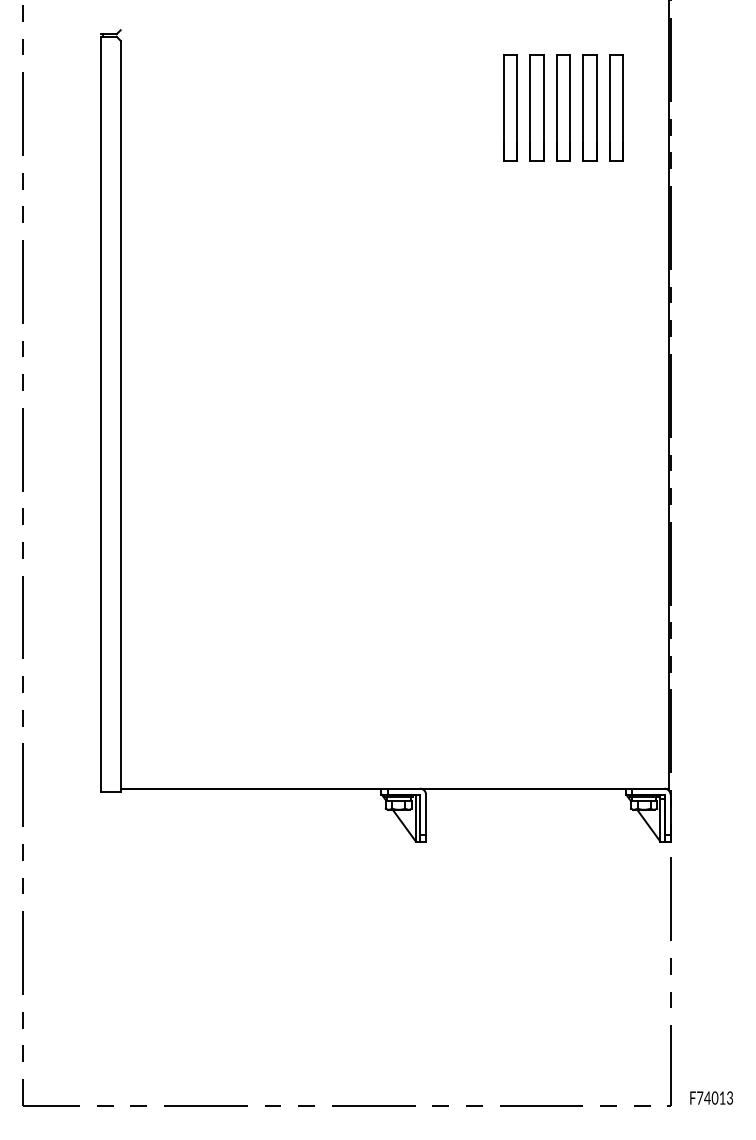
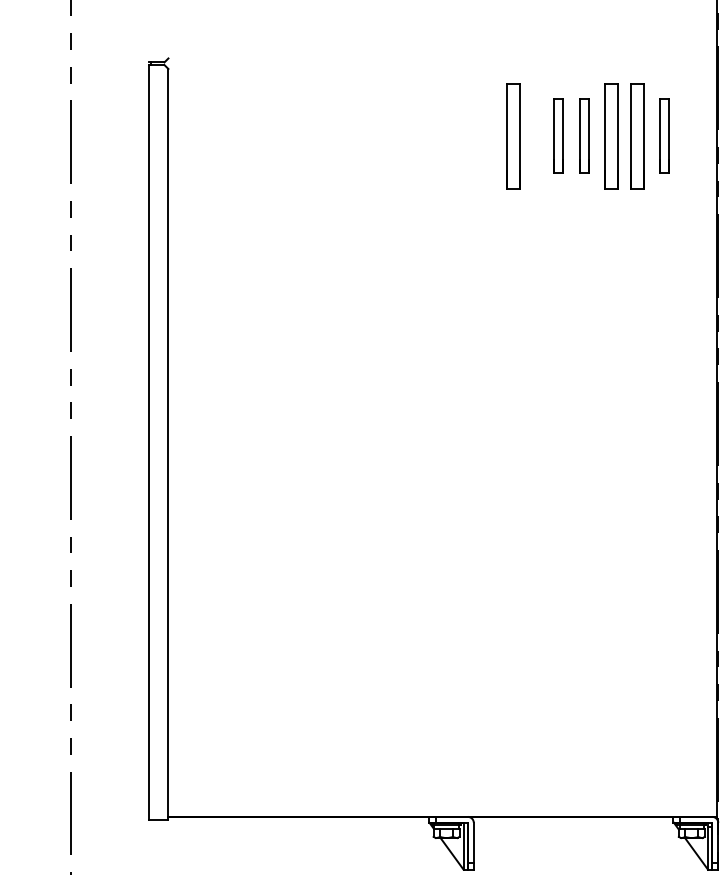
part: (465, 107) -> (513, 135), added
part: (510, 107) -> (558, 135), size x0.7
part: (536, 107) -> (584, 135), size x0.7
part: (616, 107) -> (664, 135), size x0.7

